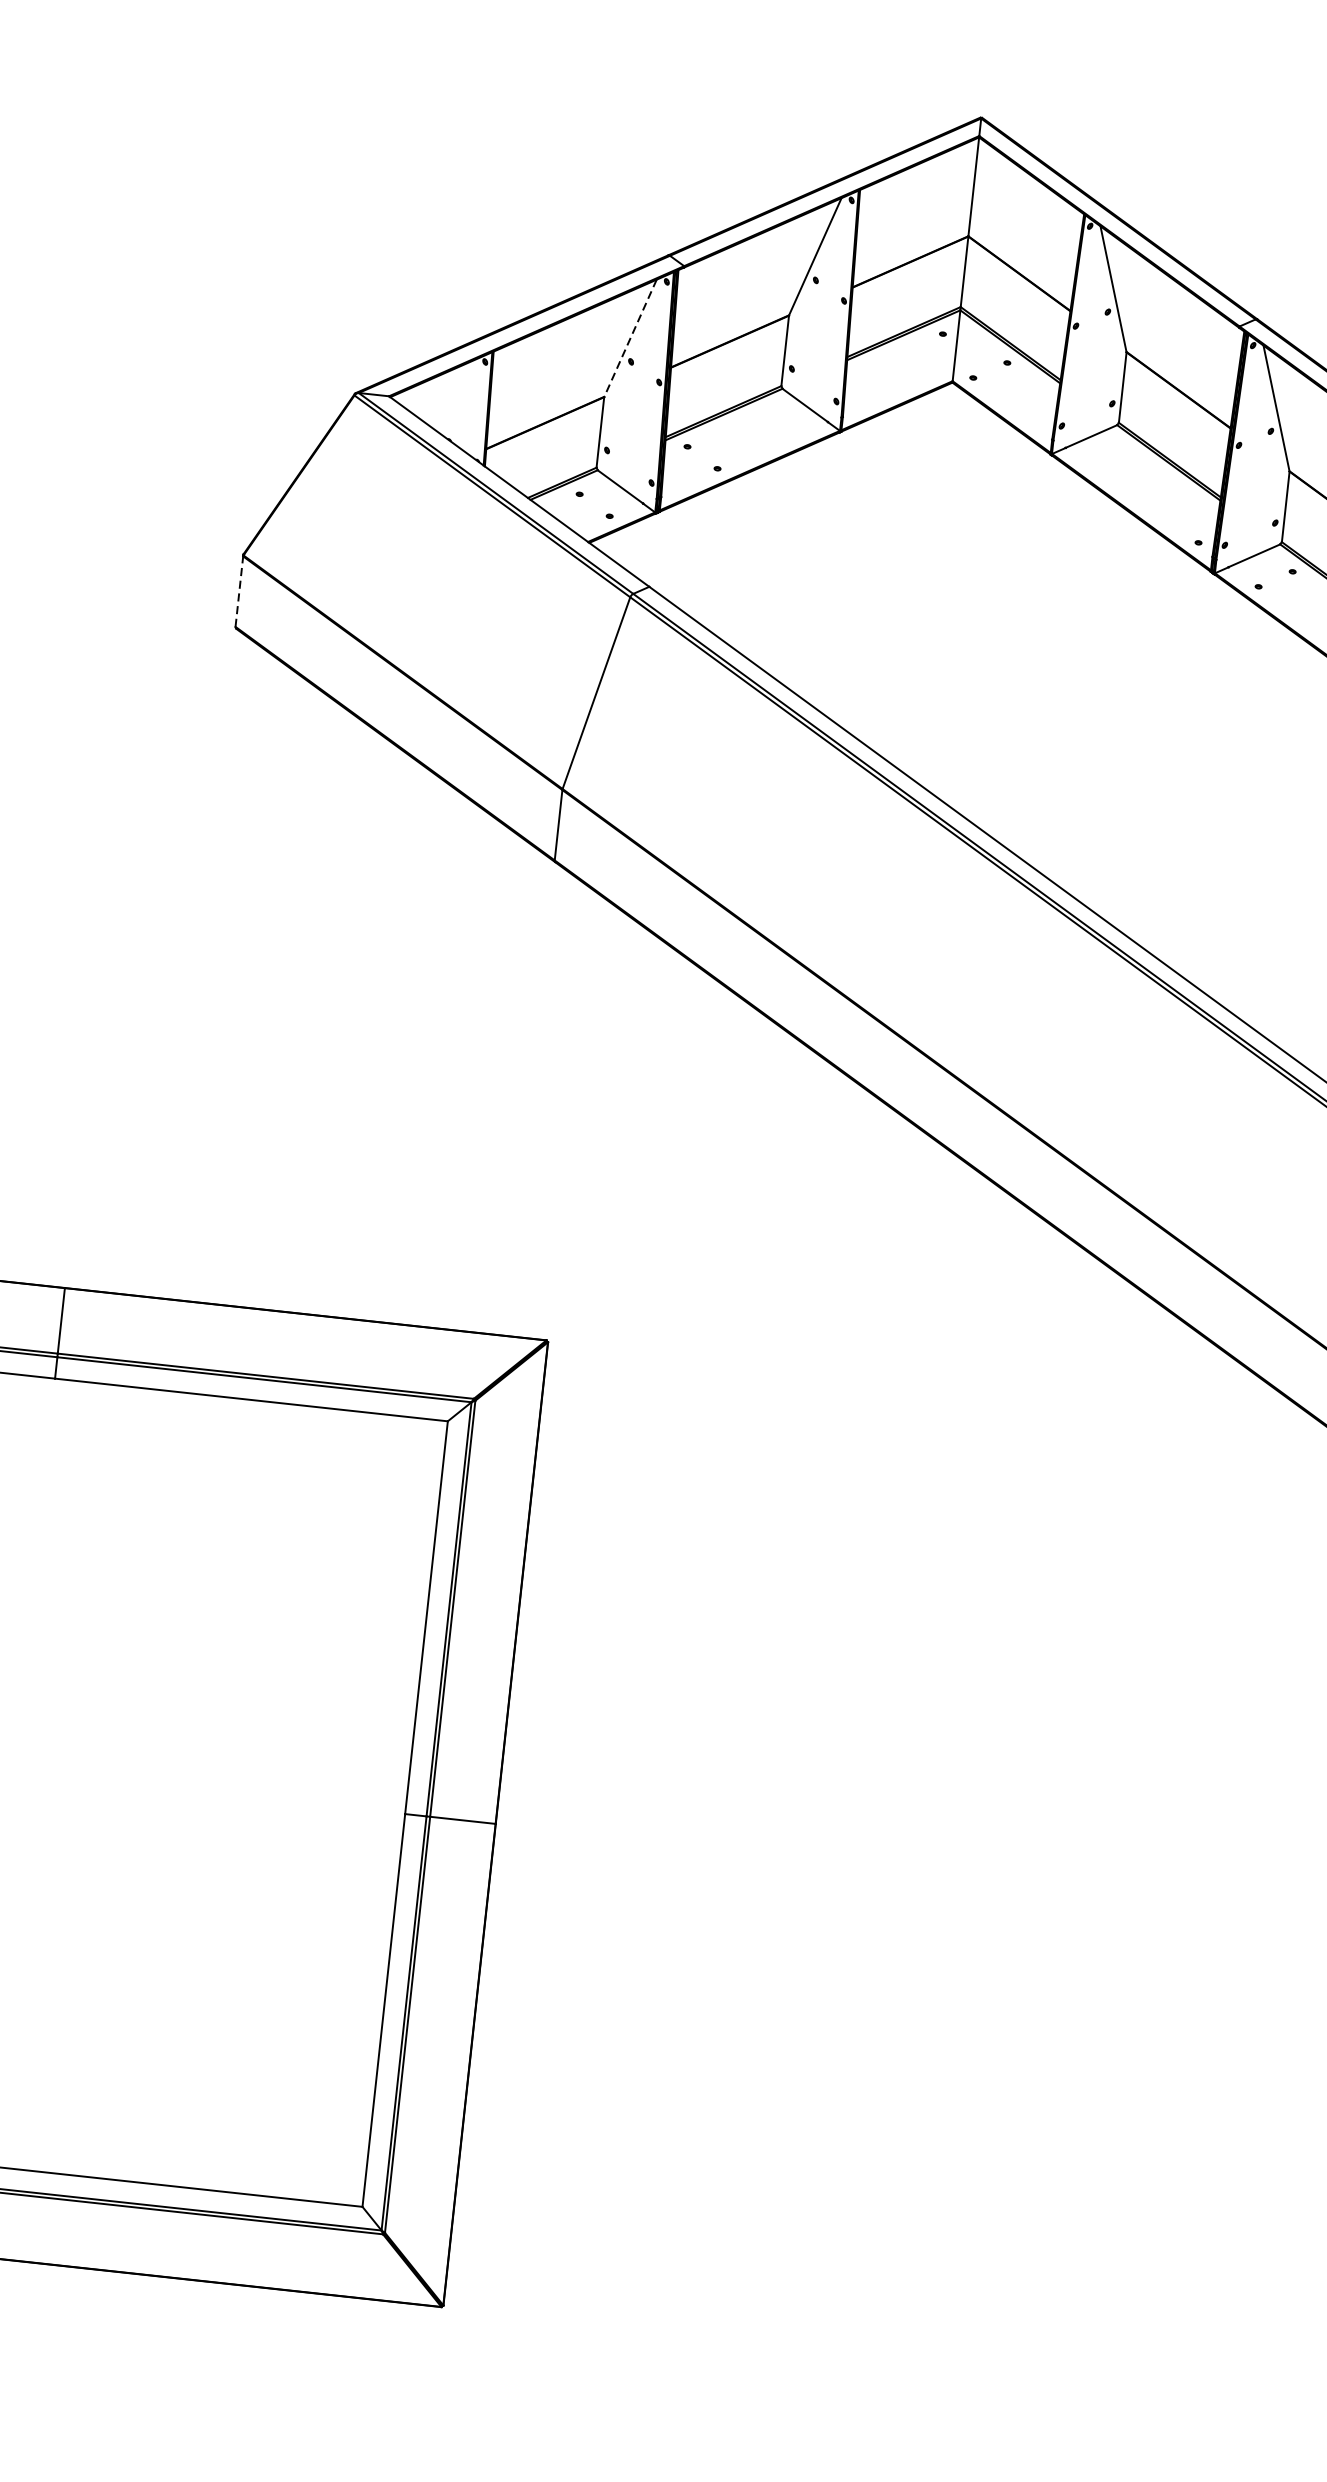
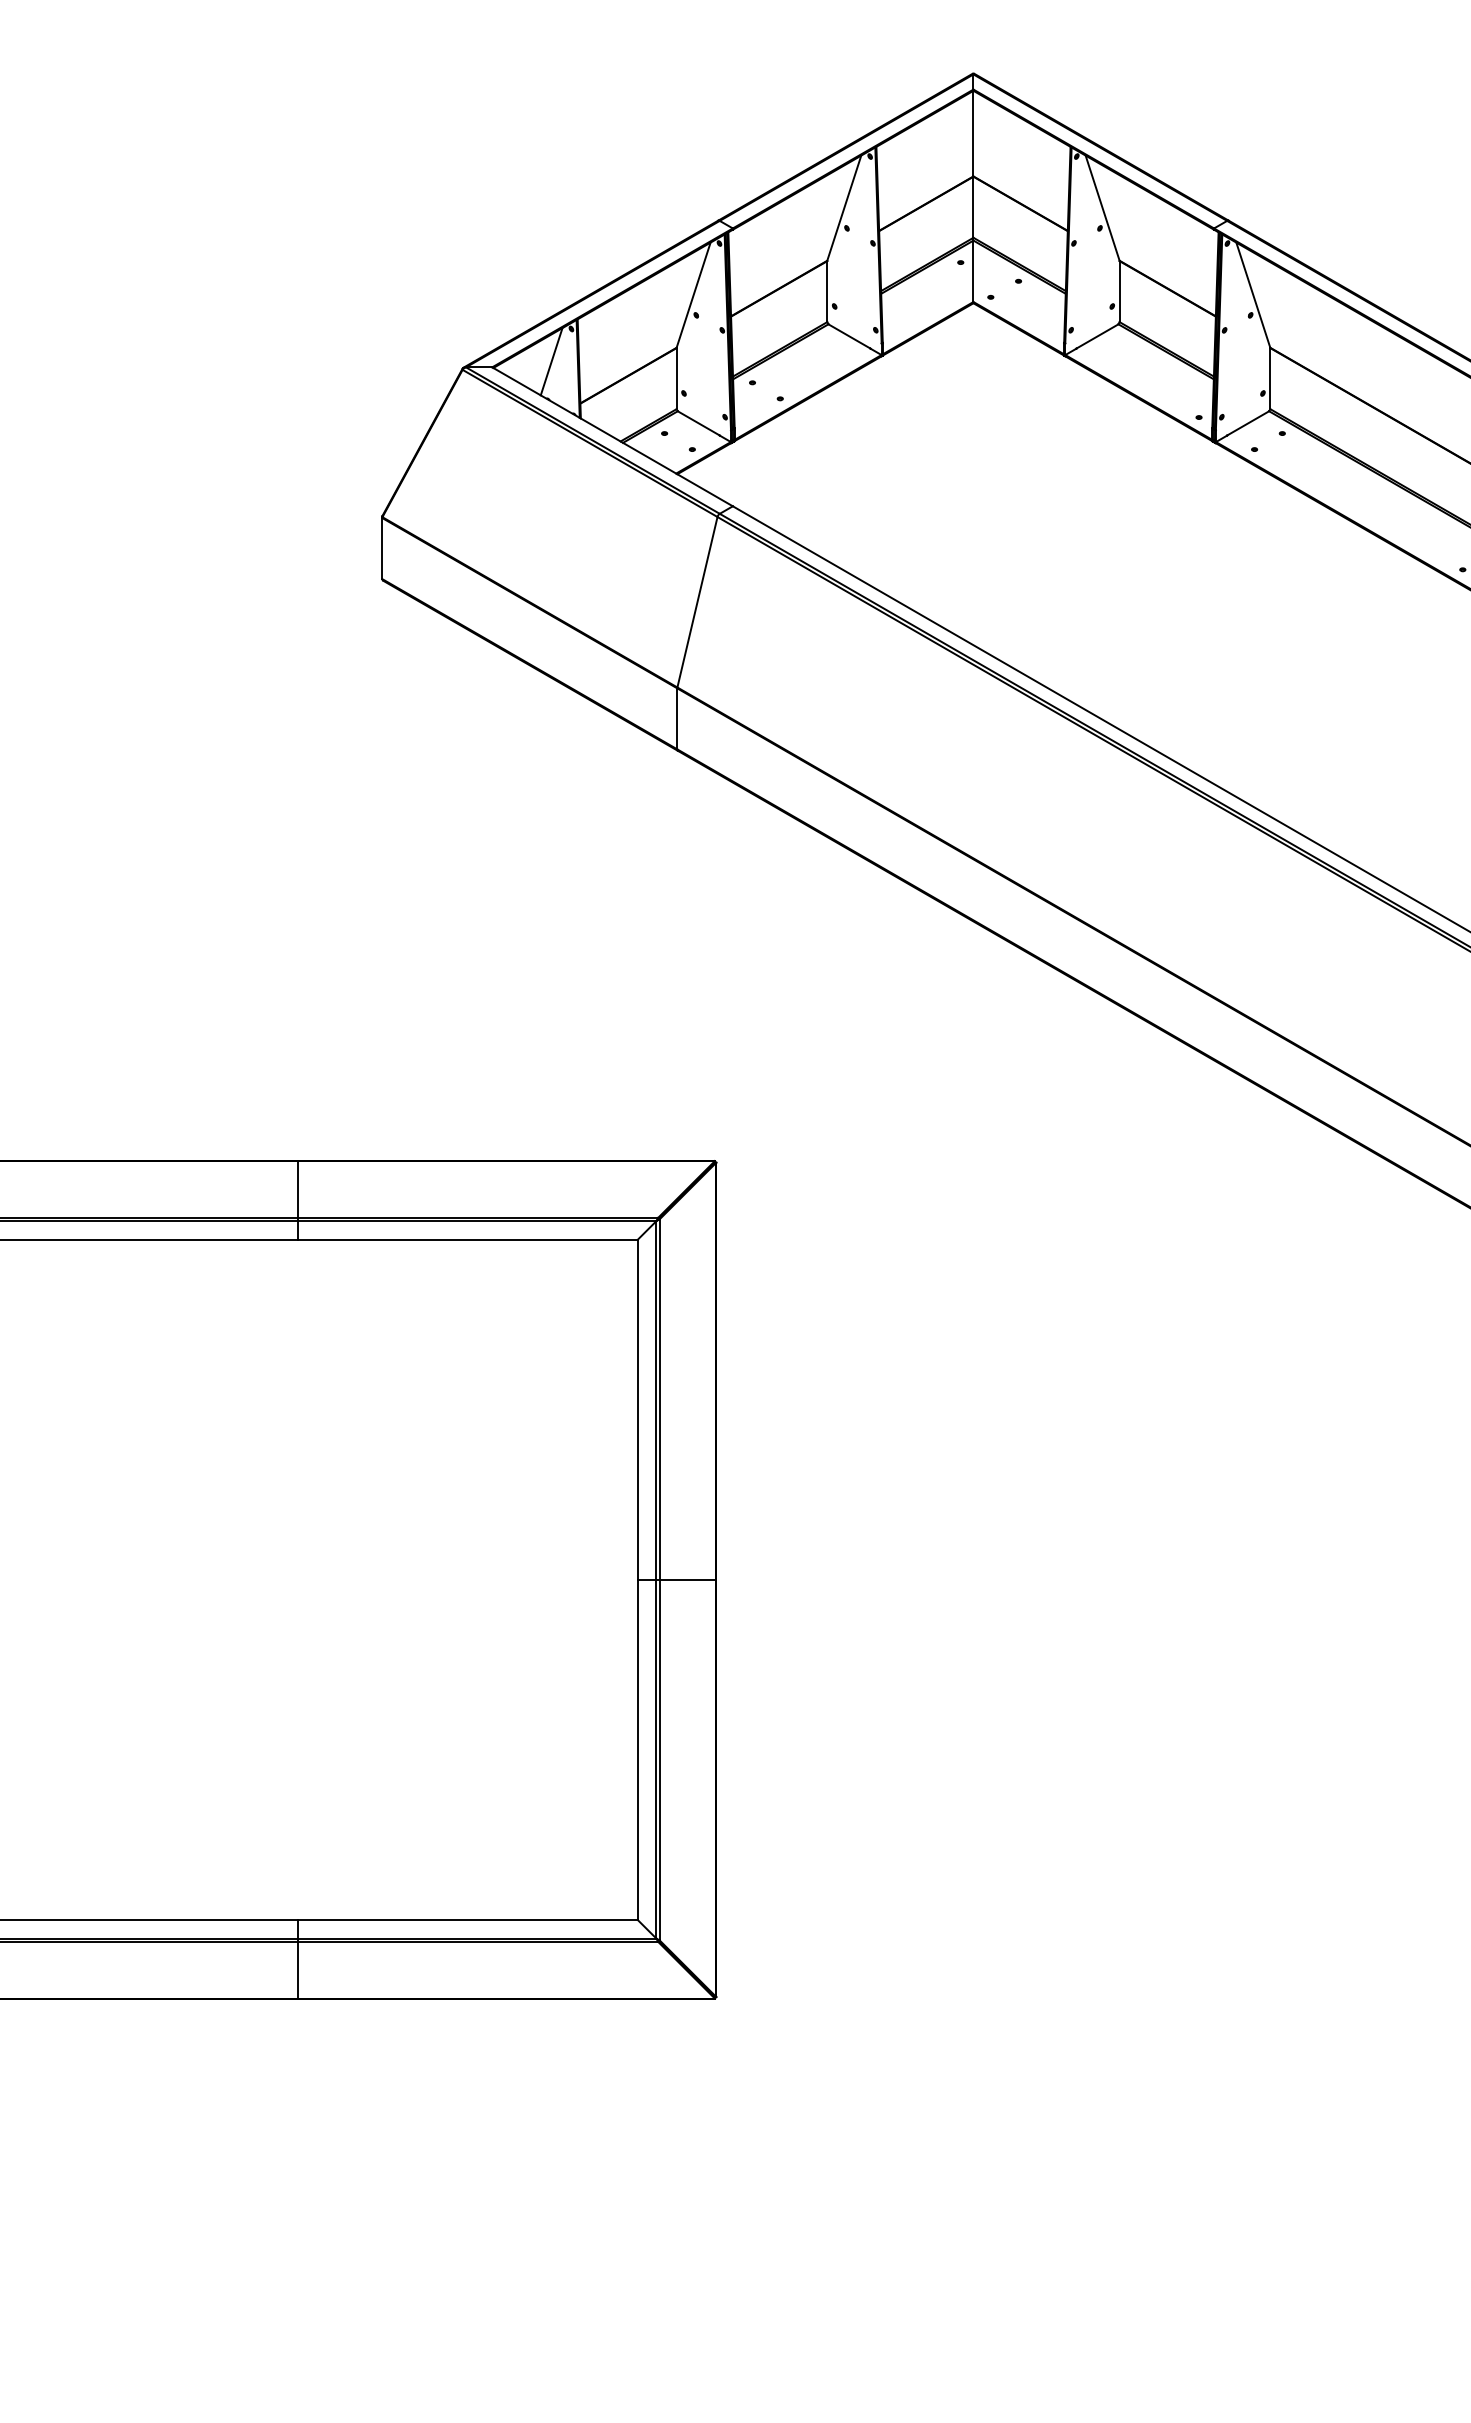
line: (630, 338) -> (693, 295), dashed -> solid
line: (458, 396) -> (551, 361), added
line: (239, 591) -> (382, 548), dashed -> solid

